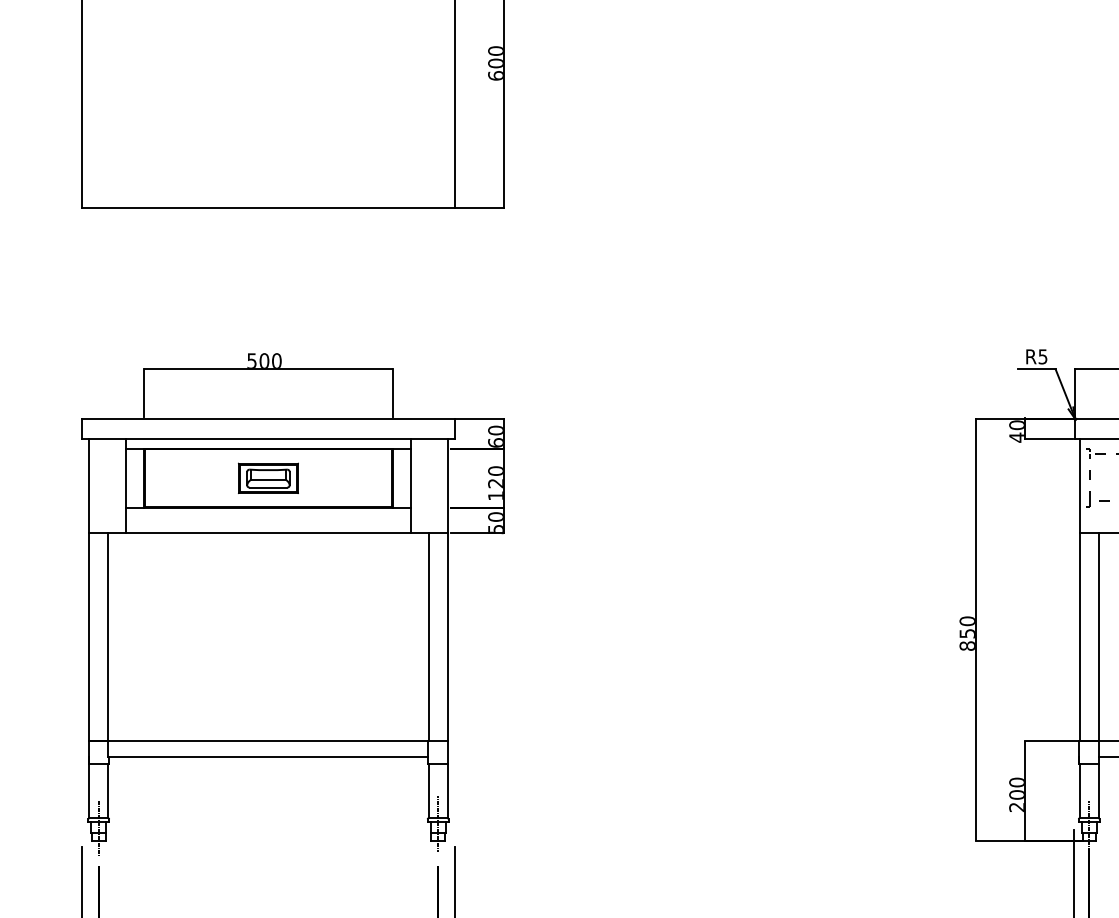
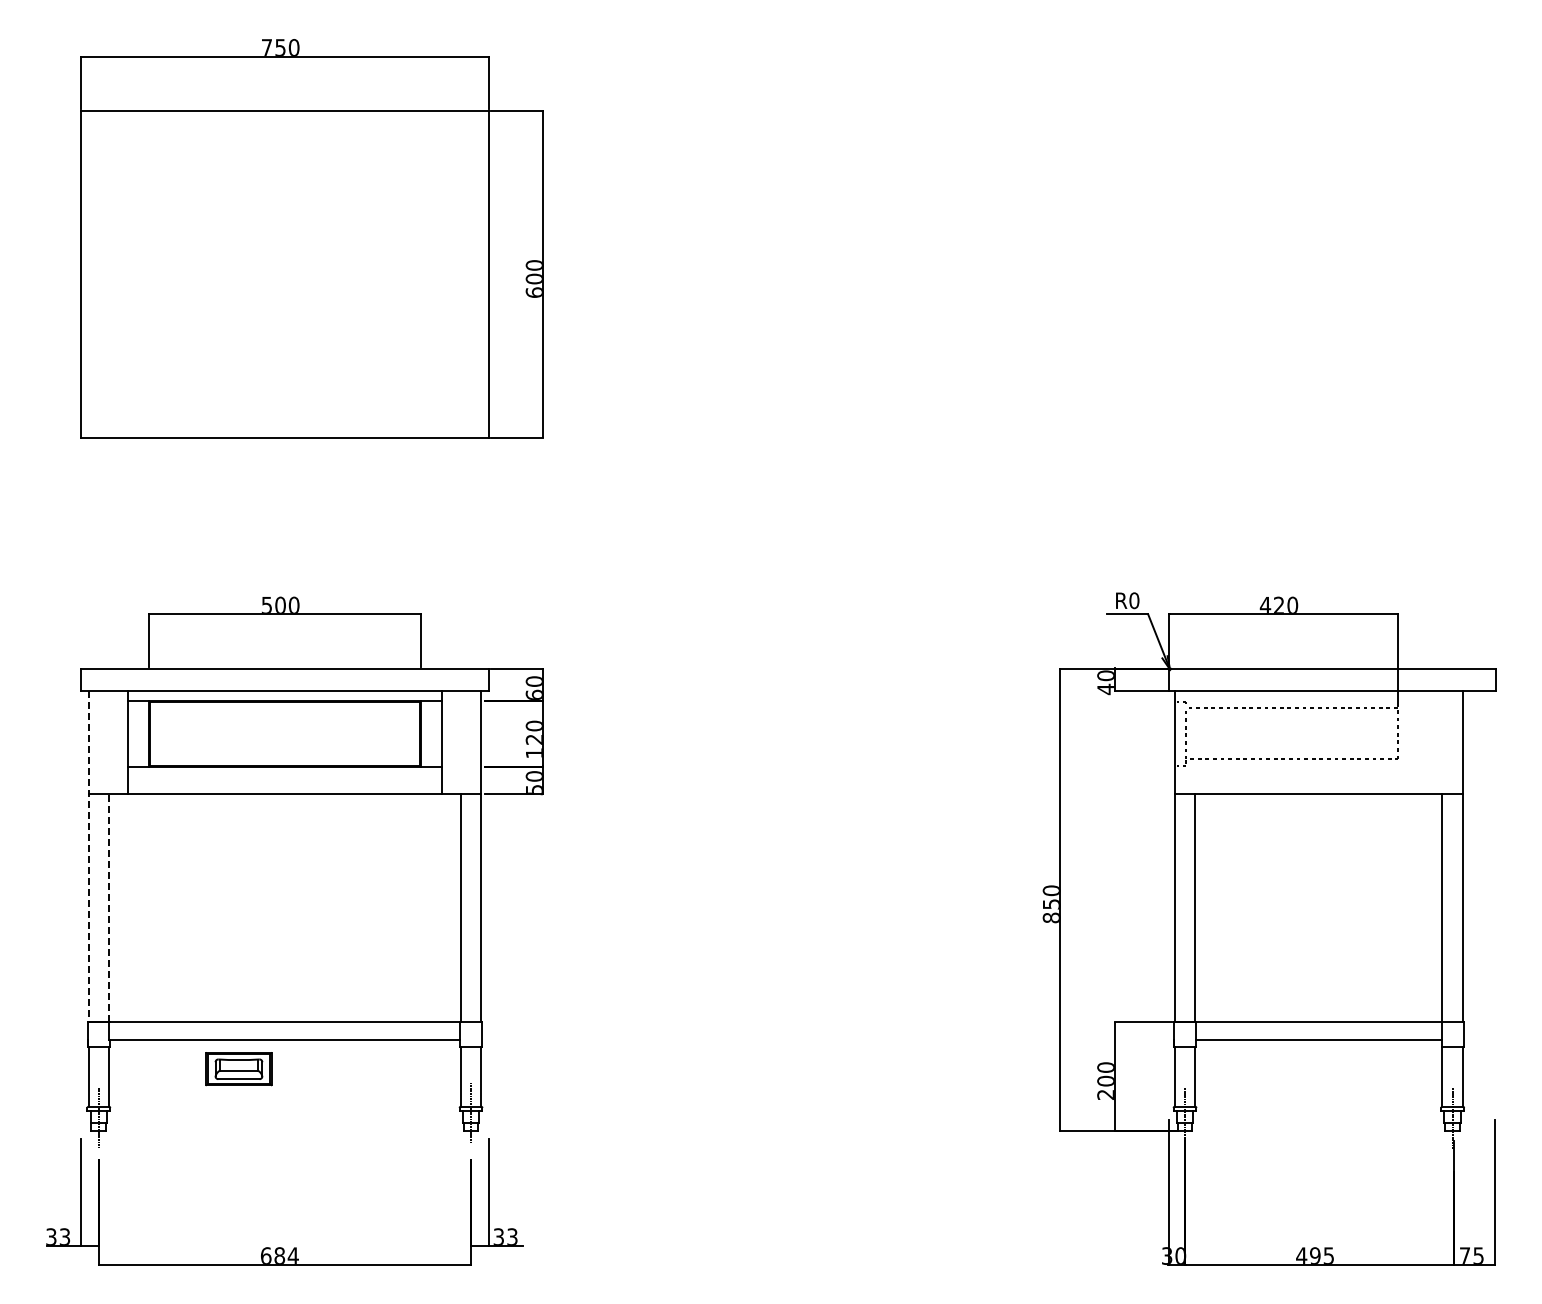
text: (1043, 356) -> (1134, 600), R5 -> R0
part: (268, 478) -> (238, 1069), moved
line: (89, 590) -> (88, 856), solid -> dashed
line: (108, 636) -> (109, 907), solid -> dashed

